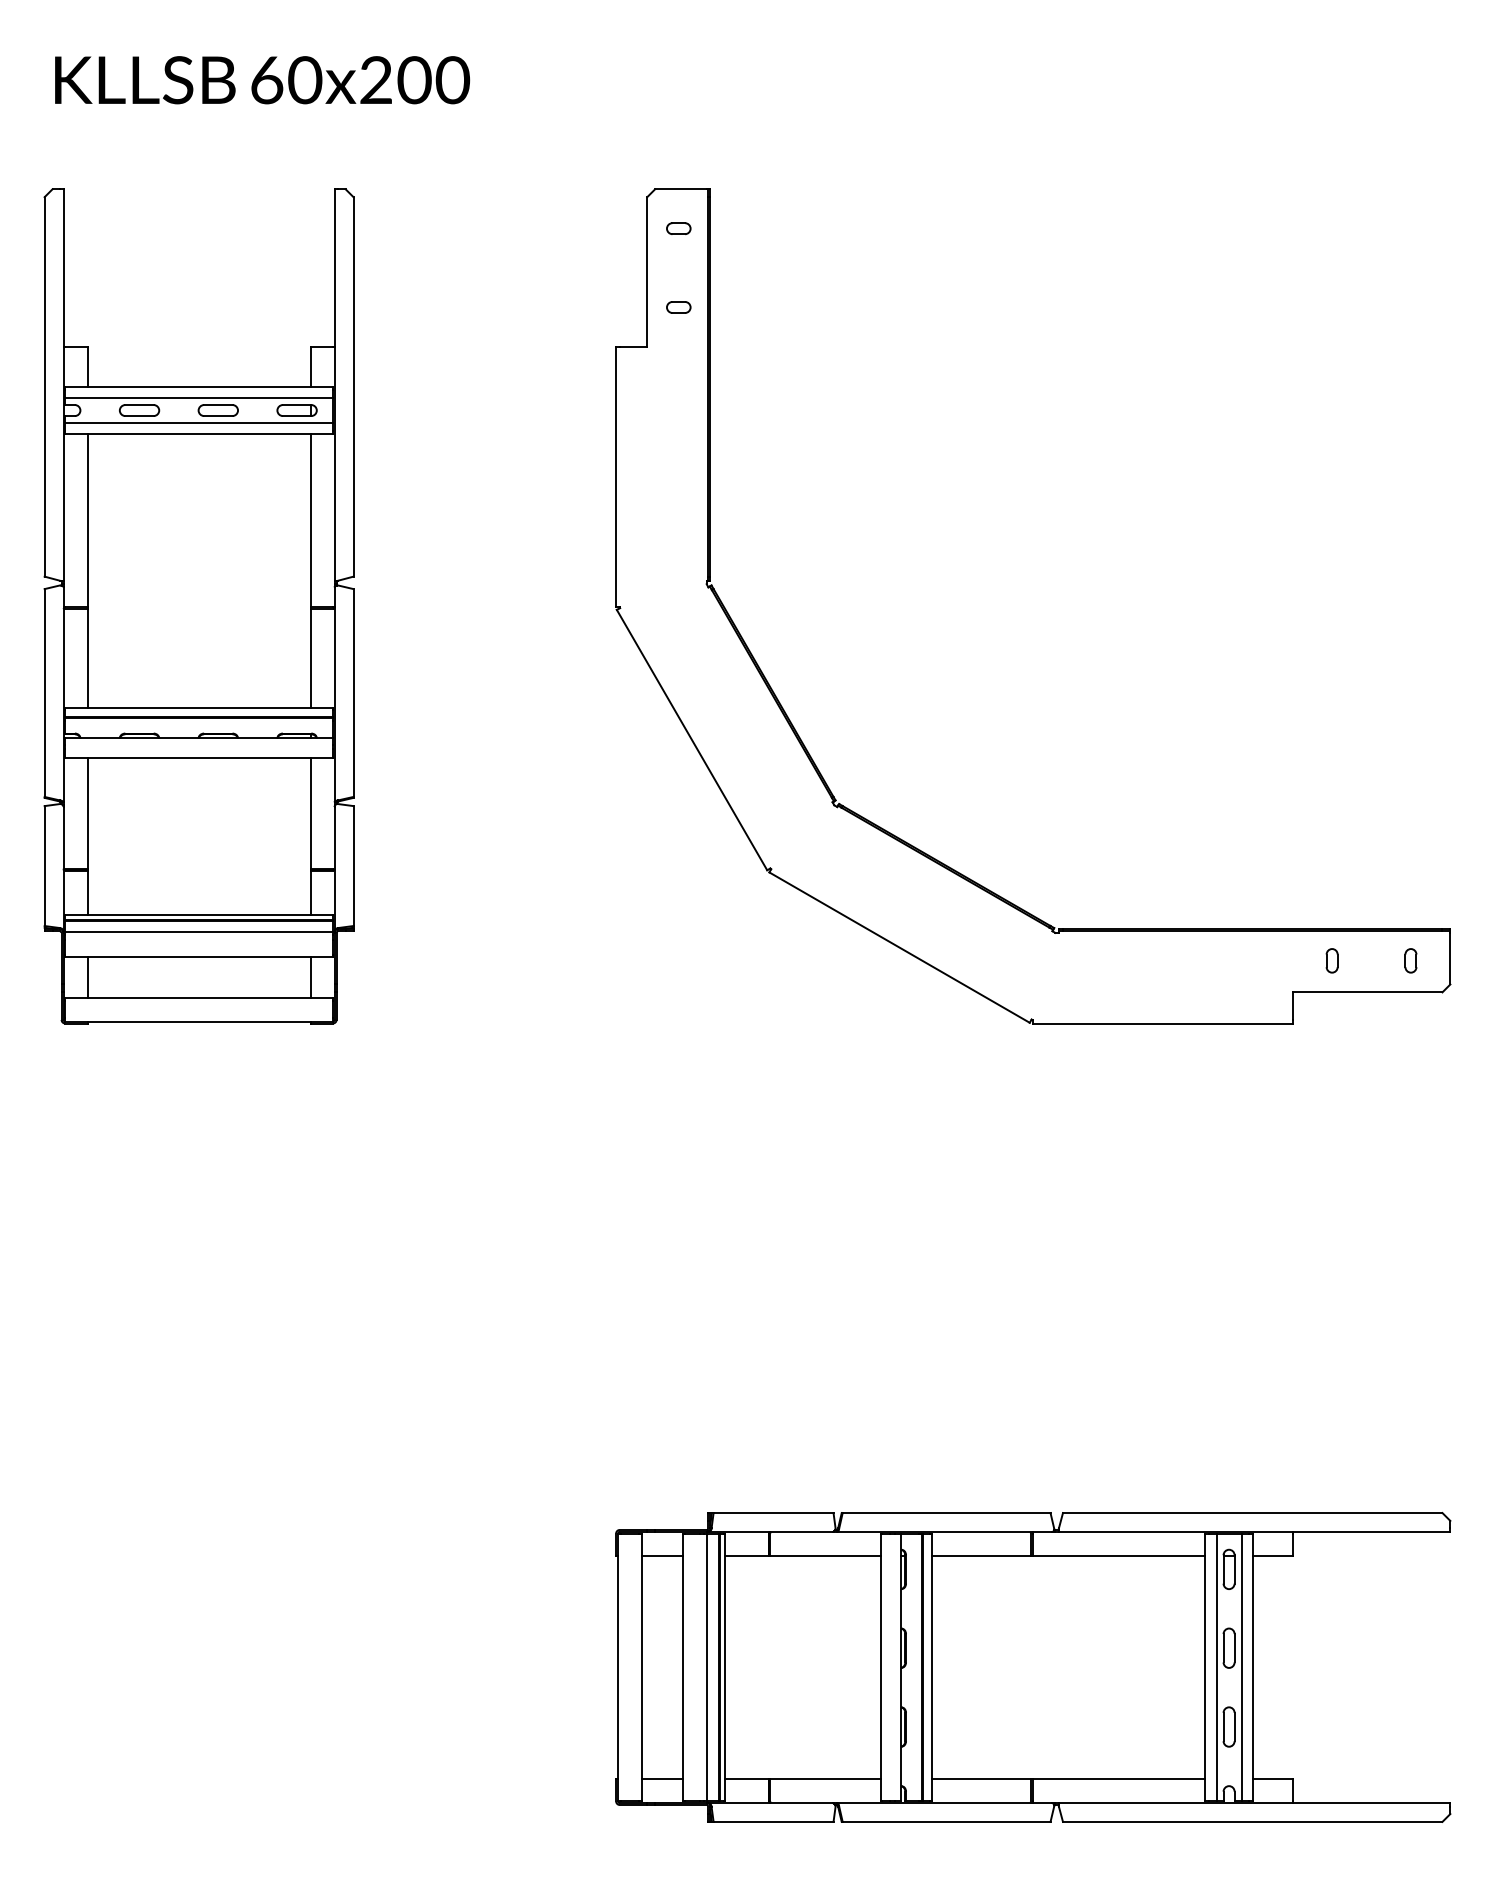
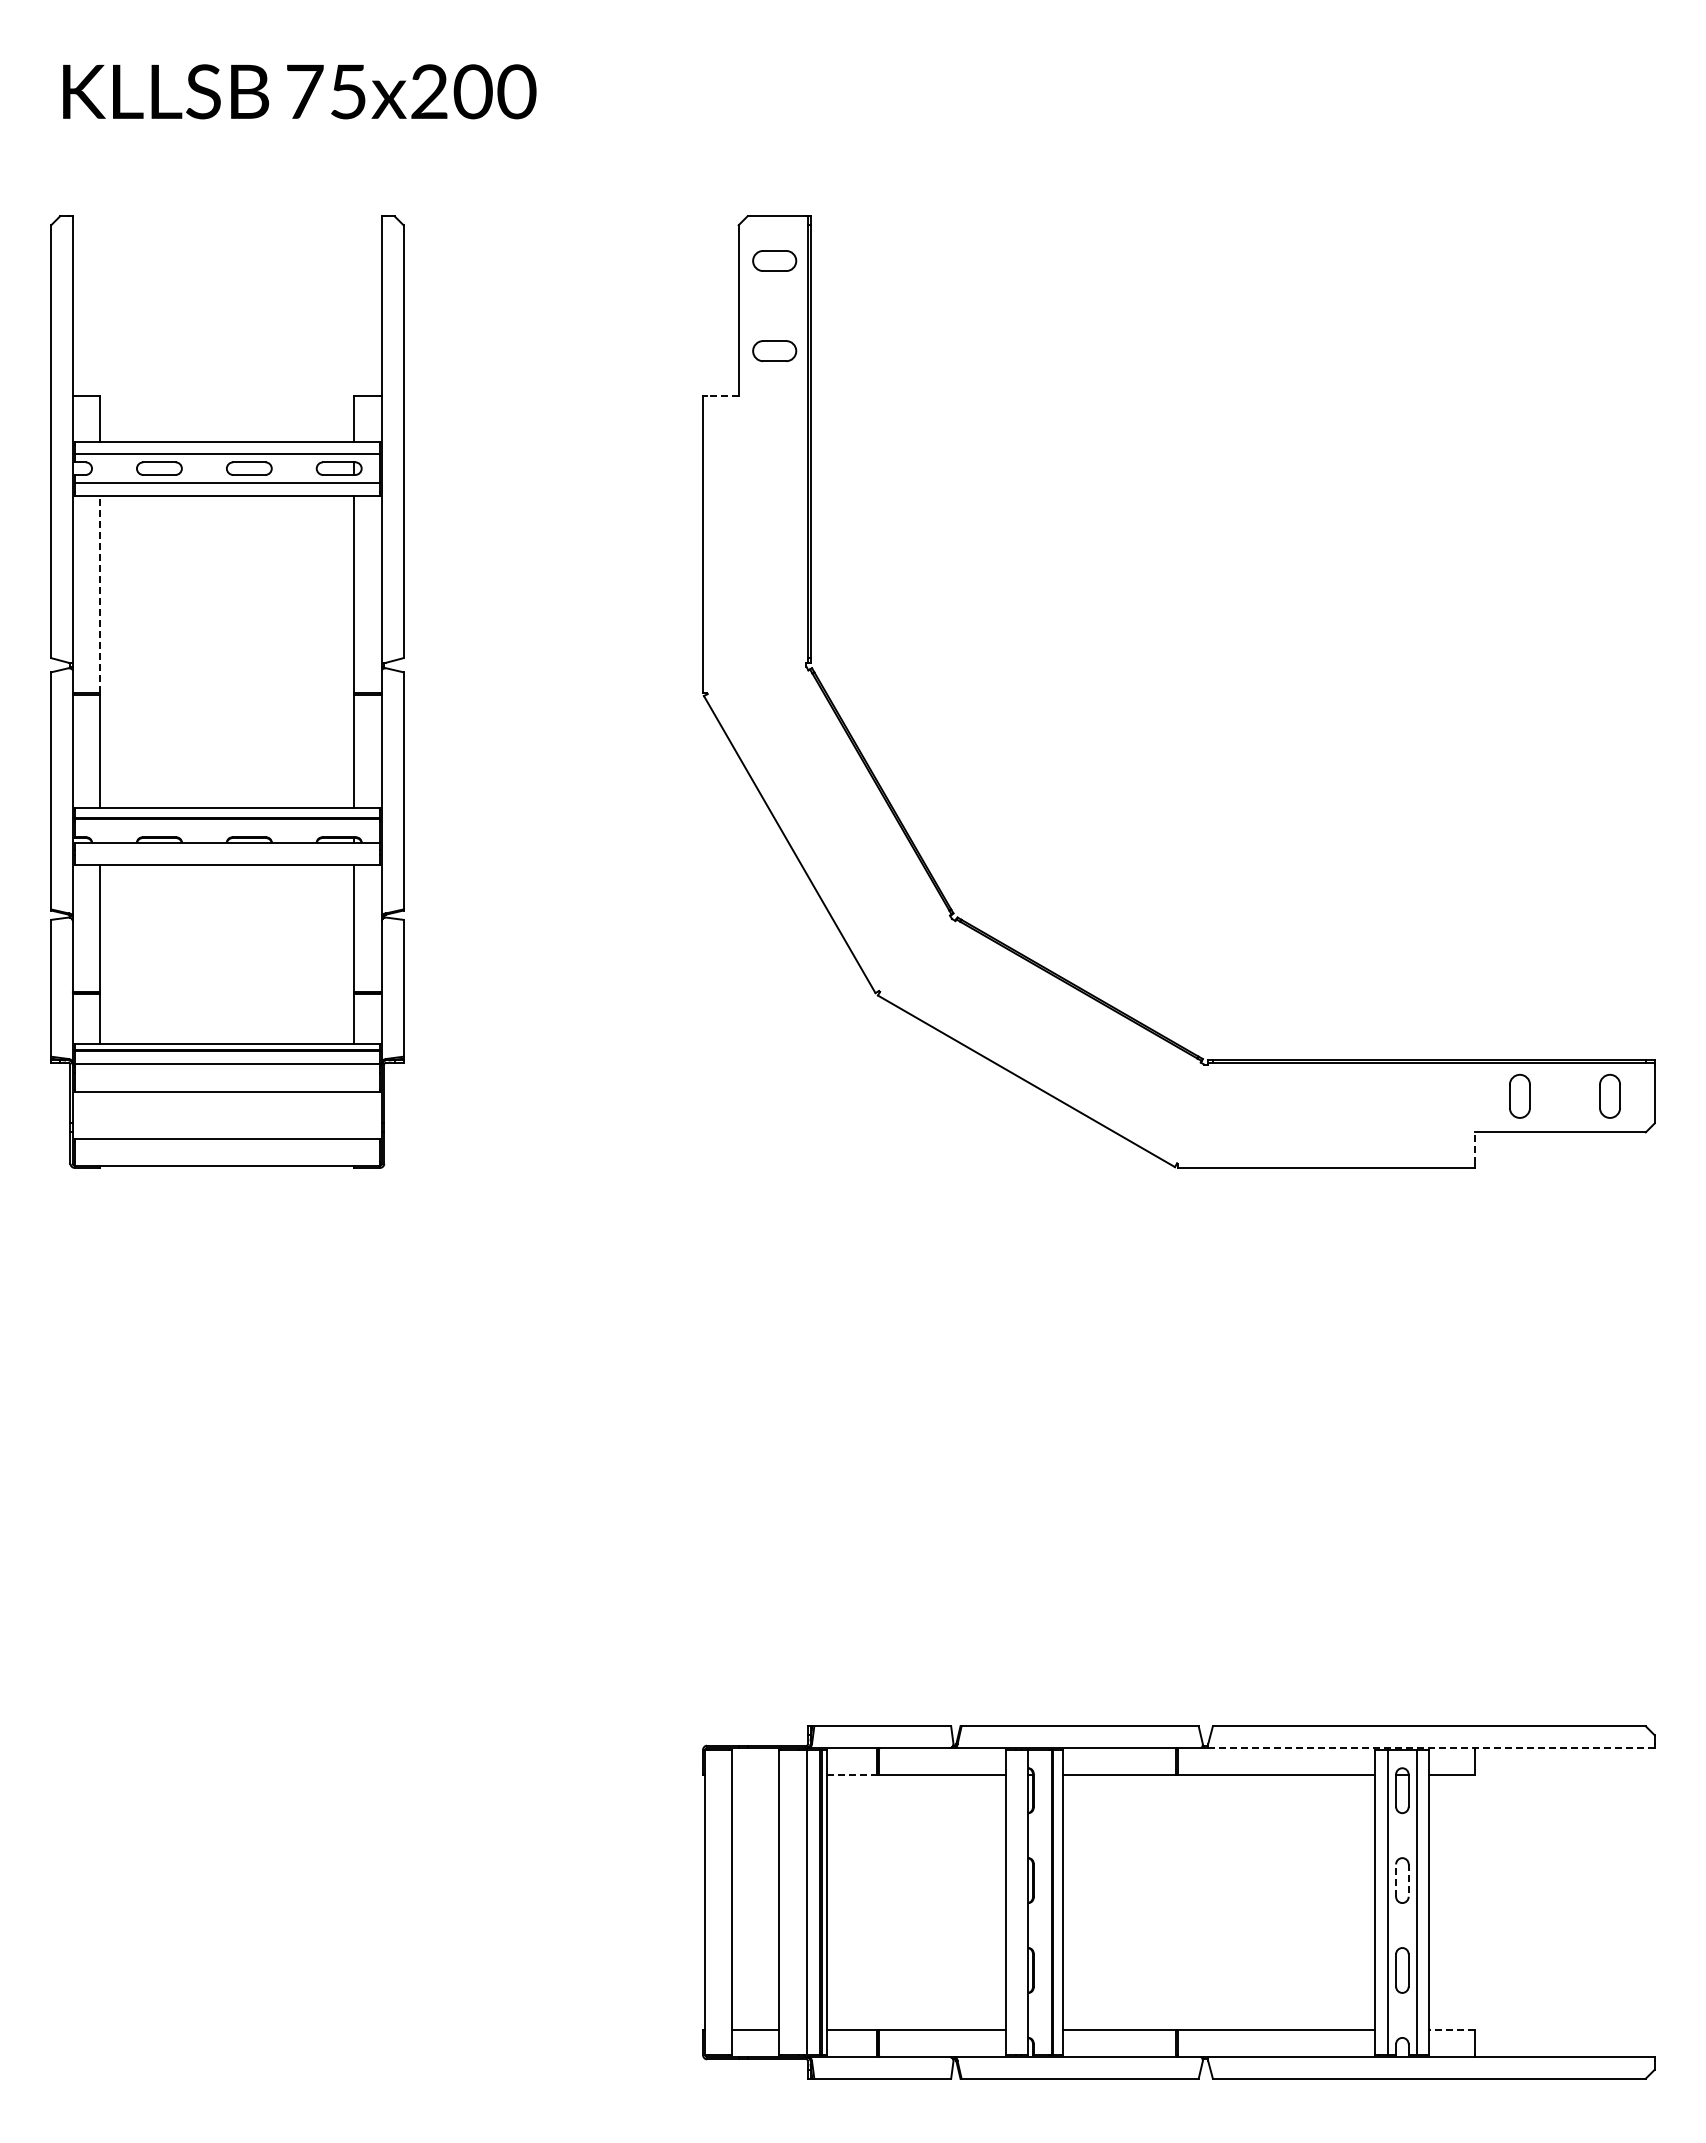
text: (286, 79) -> (327, 91), 60x200 -> 75x200
part: (678, 228) -> (774, 261), size x1.6
part: (678, 306) -> (774, 350), size x1.6
line: (633, 347) -> (722, 396), solid -> dashed
line: (87, 520) -> (100, 594), solid -> dashed
part: (1331, 960) -> (1519, 1096), size x1.6
part: (1410, 960) -> (1609, 1096), size x1.6
line: (87, 976) -> (100, 1114), removed
line: (310, 976) -> (354, 1114), removed
line: (1293, 1006) -> (1475, 1148), solid -> dashed
line: (1254, 1531) -> (1431, 1747), solid -> dashed
line: (662, 1556) -> (755, 1775), removed
line: (747, 1556) -> (852, 1775), solid -> dashed
line: (1223, 1648) -> (1396, 1880), solid -> dashed
line: (1234, 1649) -> (1408, 1881), solid -> dashed
line: (1273, 1778) -> (1452, 2029), solid -> dashed

